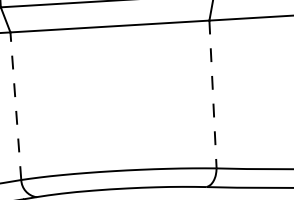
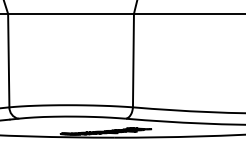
line: (213, 94) -> (133, 60), dashed -> solid
line: (15, 106) -> (8, 60), dashed -> solid

